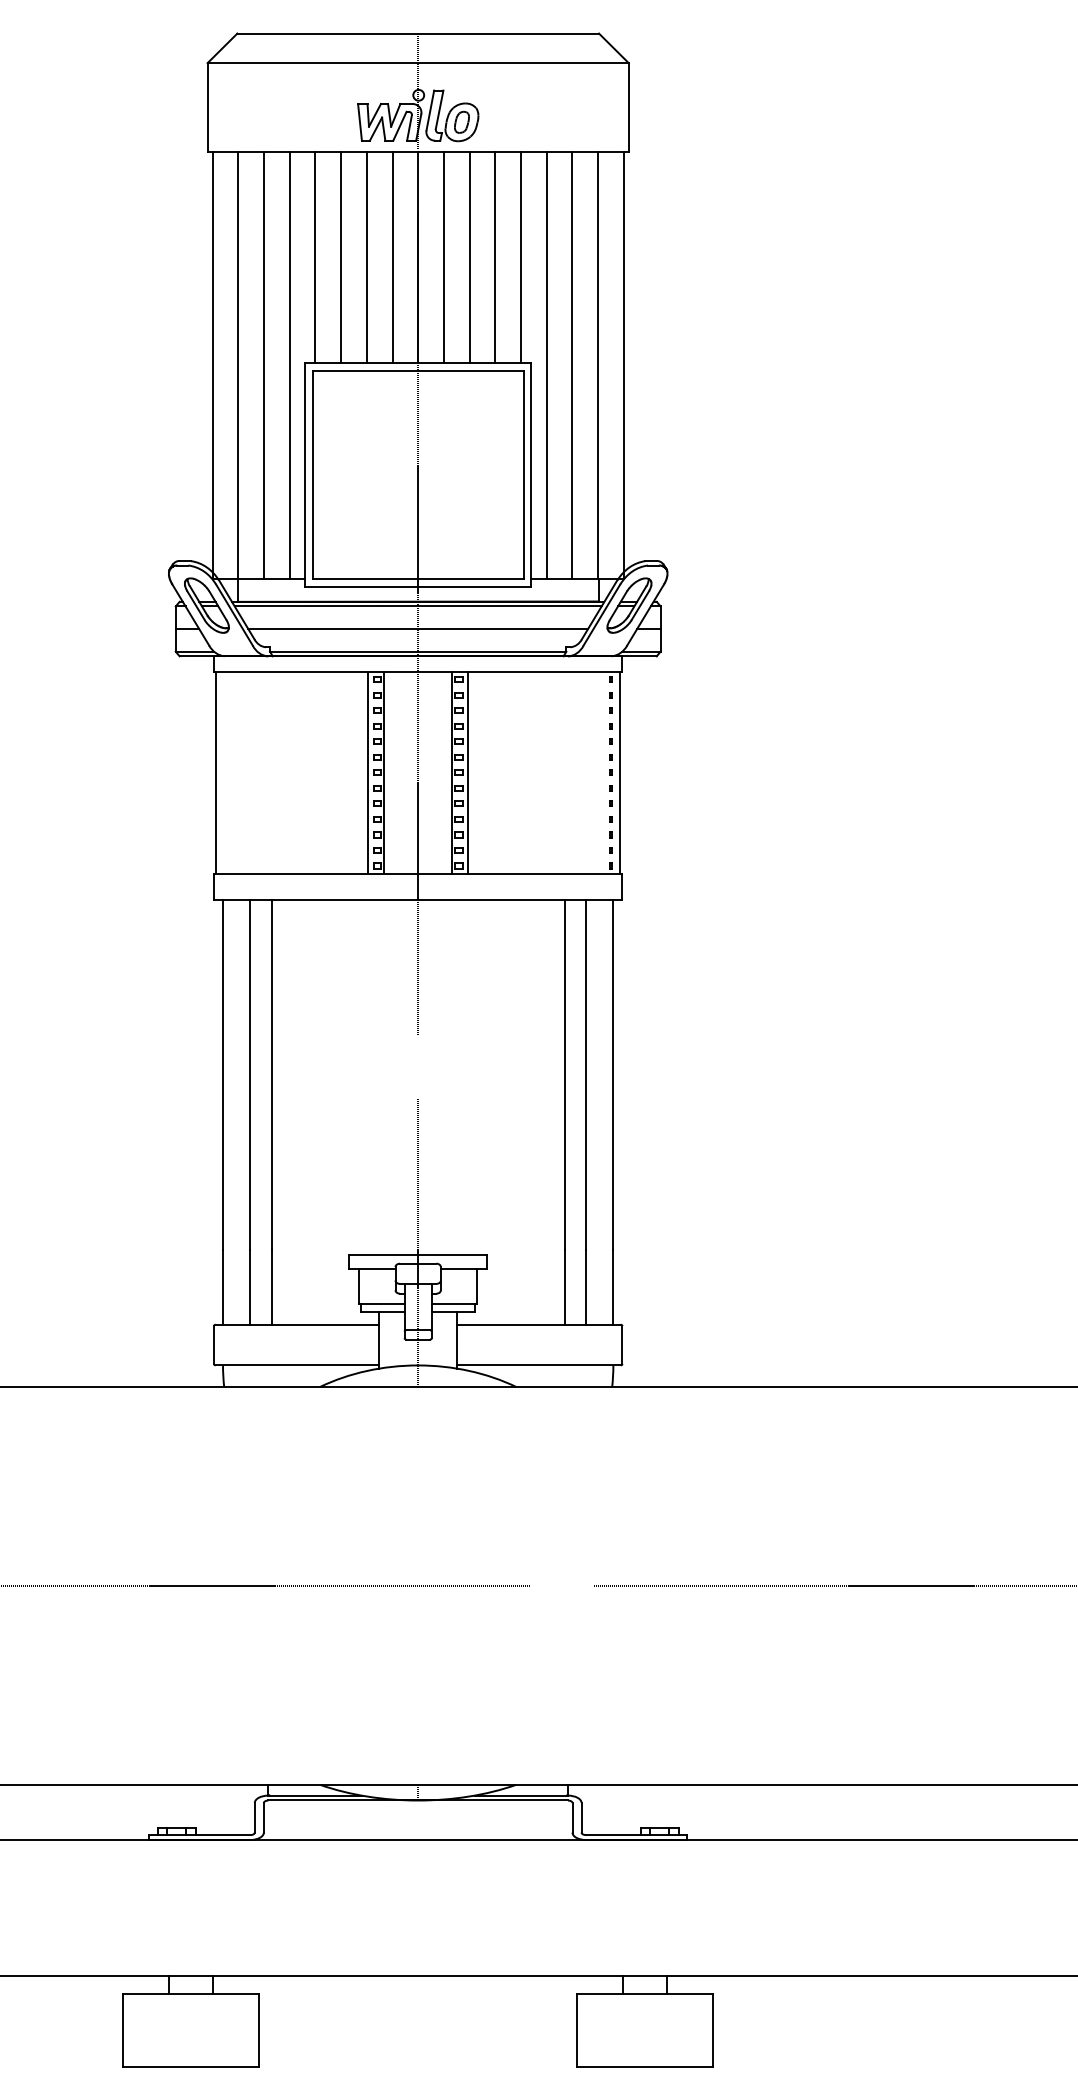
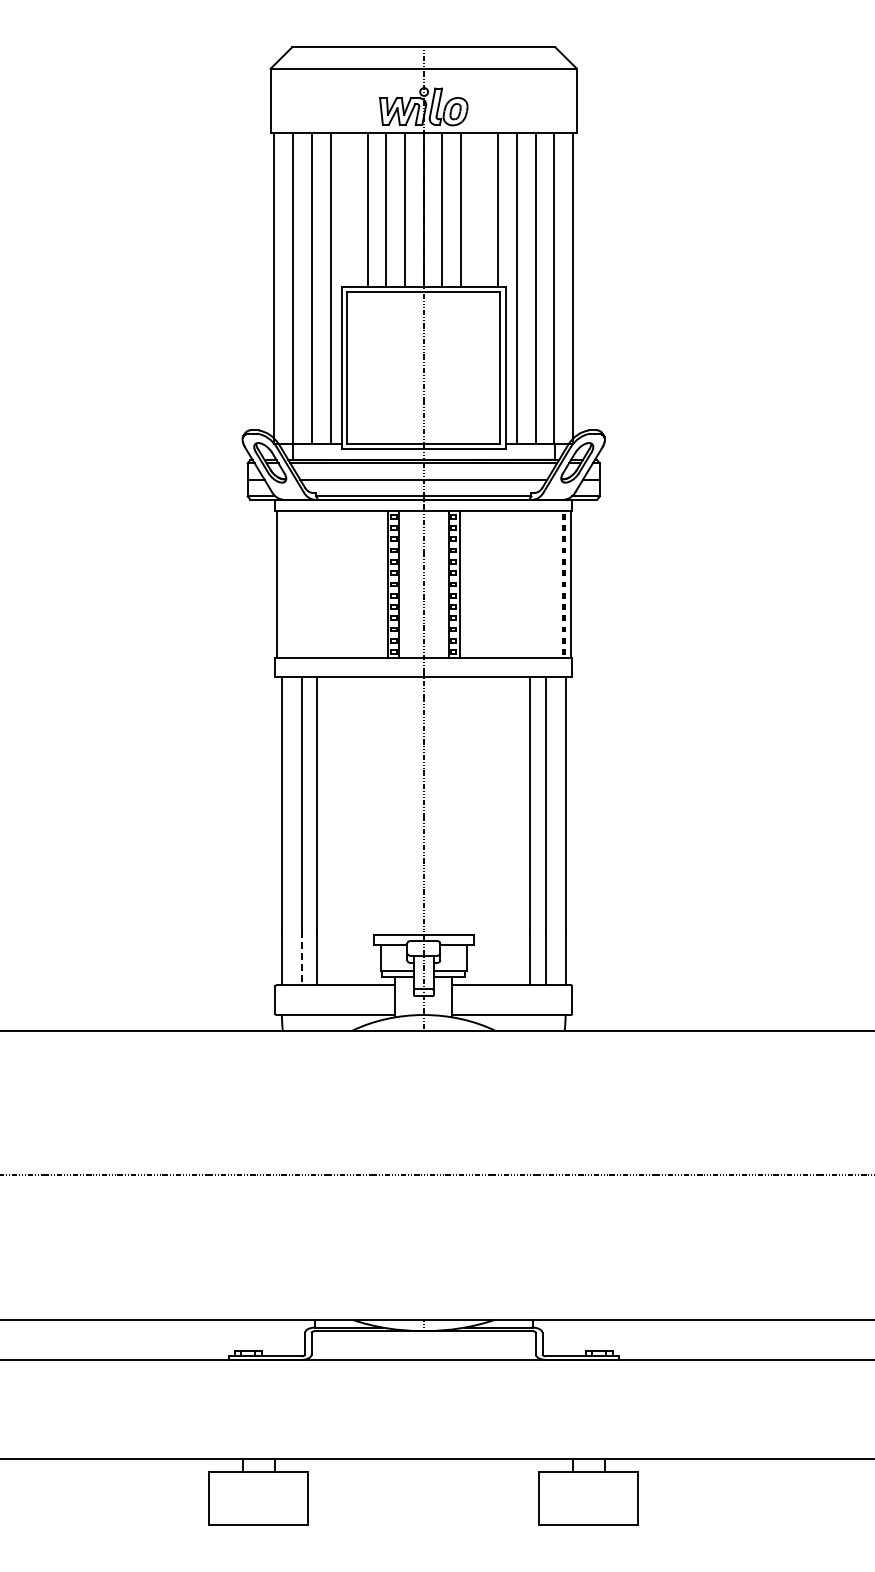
line: (315, 256) -> (349, 209), removed
line: (494, 256) -> (479, 209), removed
line: (249, 1287) -> (301, 958), solid -> dashed

